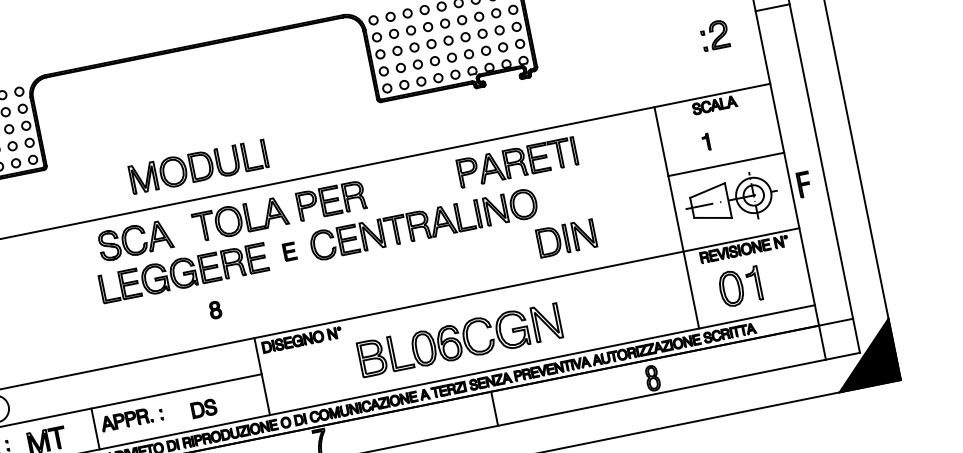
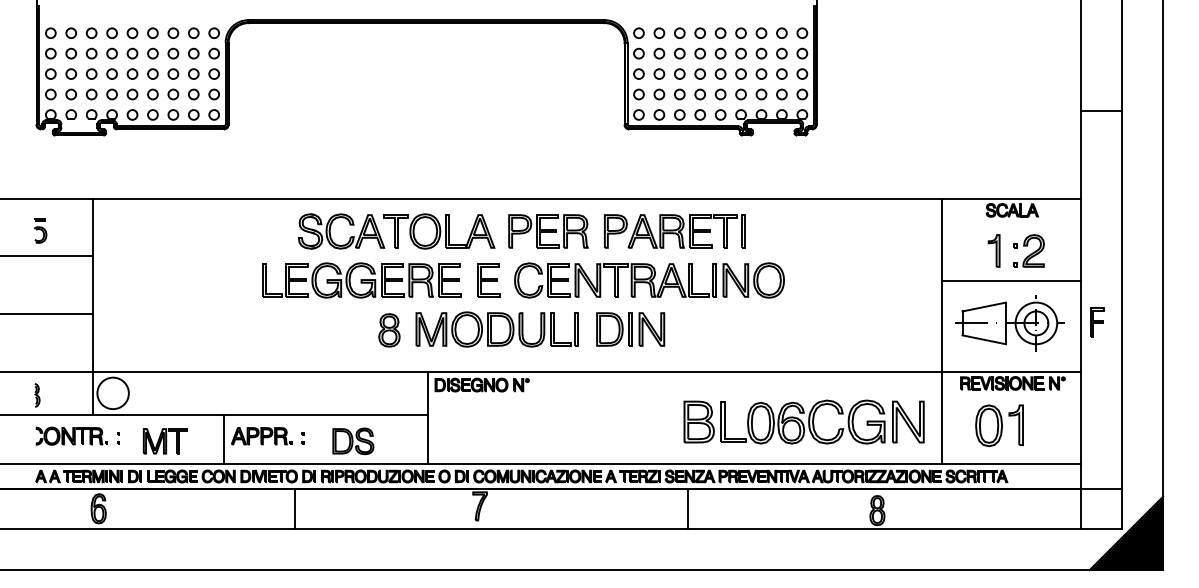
part: (714, 35) -> (1028, 250), moved
part: (705, 141) -> (993, 250), size x1.67
part: (517, 162) -> (674, 231), moved
part: (197, 167) -> (496, 329), moved
part: (141, 234) -> (349, 225), moved
part: (566, 238) -> (630, 329), moved
part: (289, 251) -> (488, 280), size x1.67
part: (215, 310) -> (389, 330), size x1.67
part: (459, 339) -> (803, 421), moved
part: (204, 408) -> (353, 441), size x1.43

